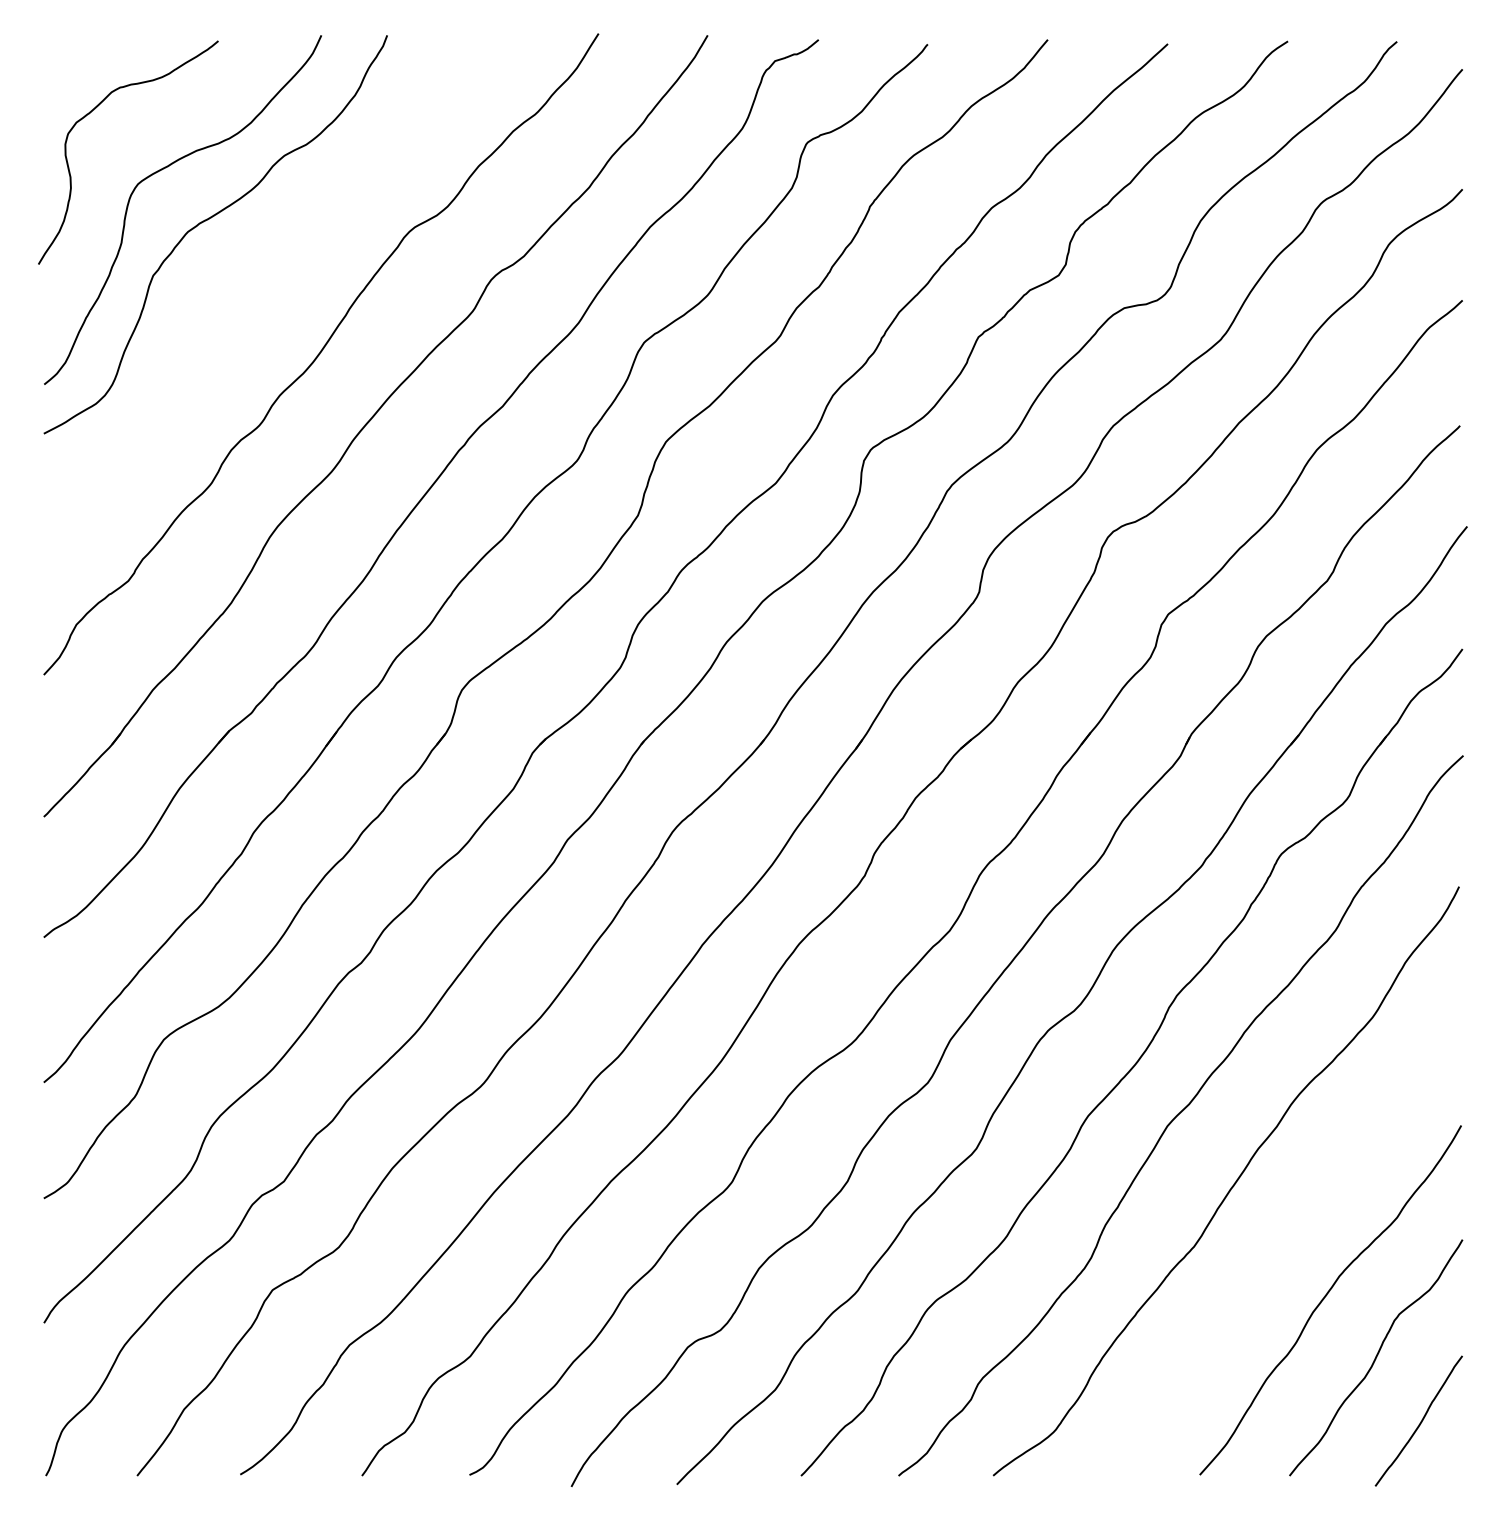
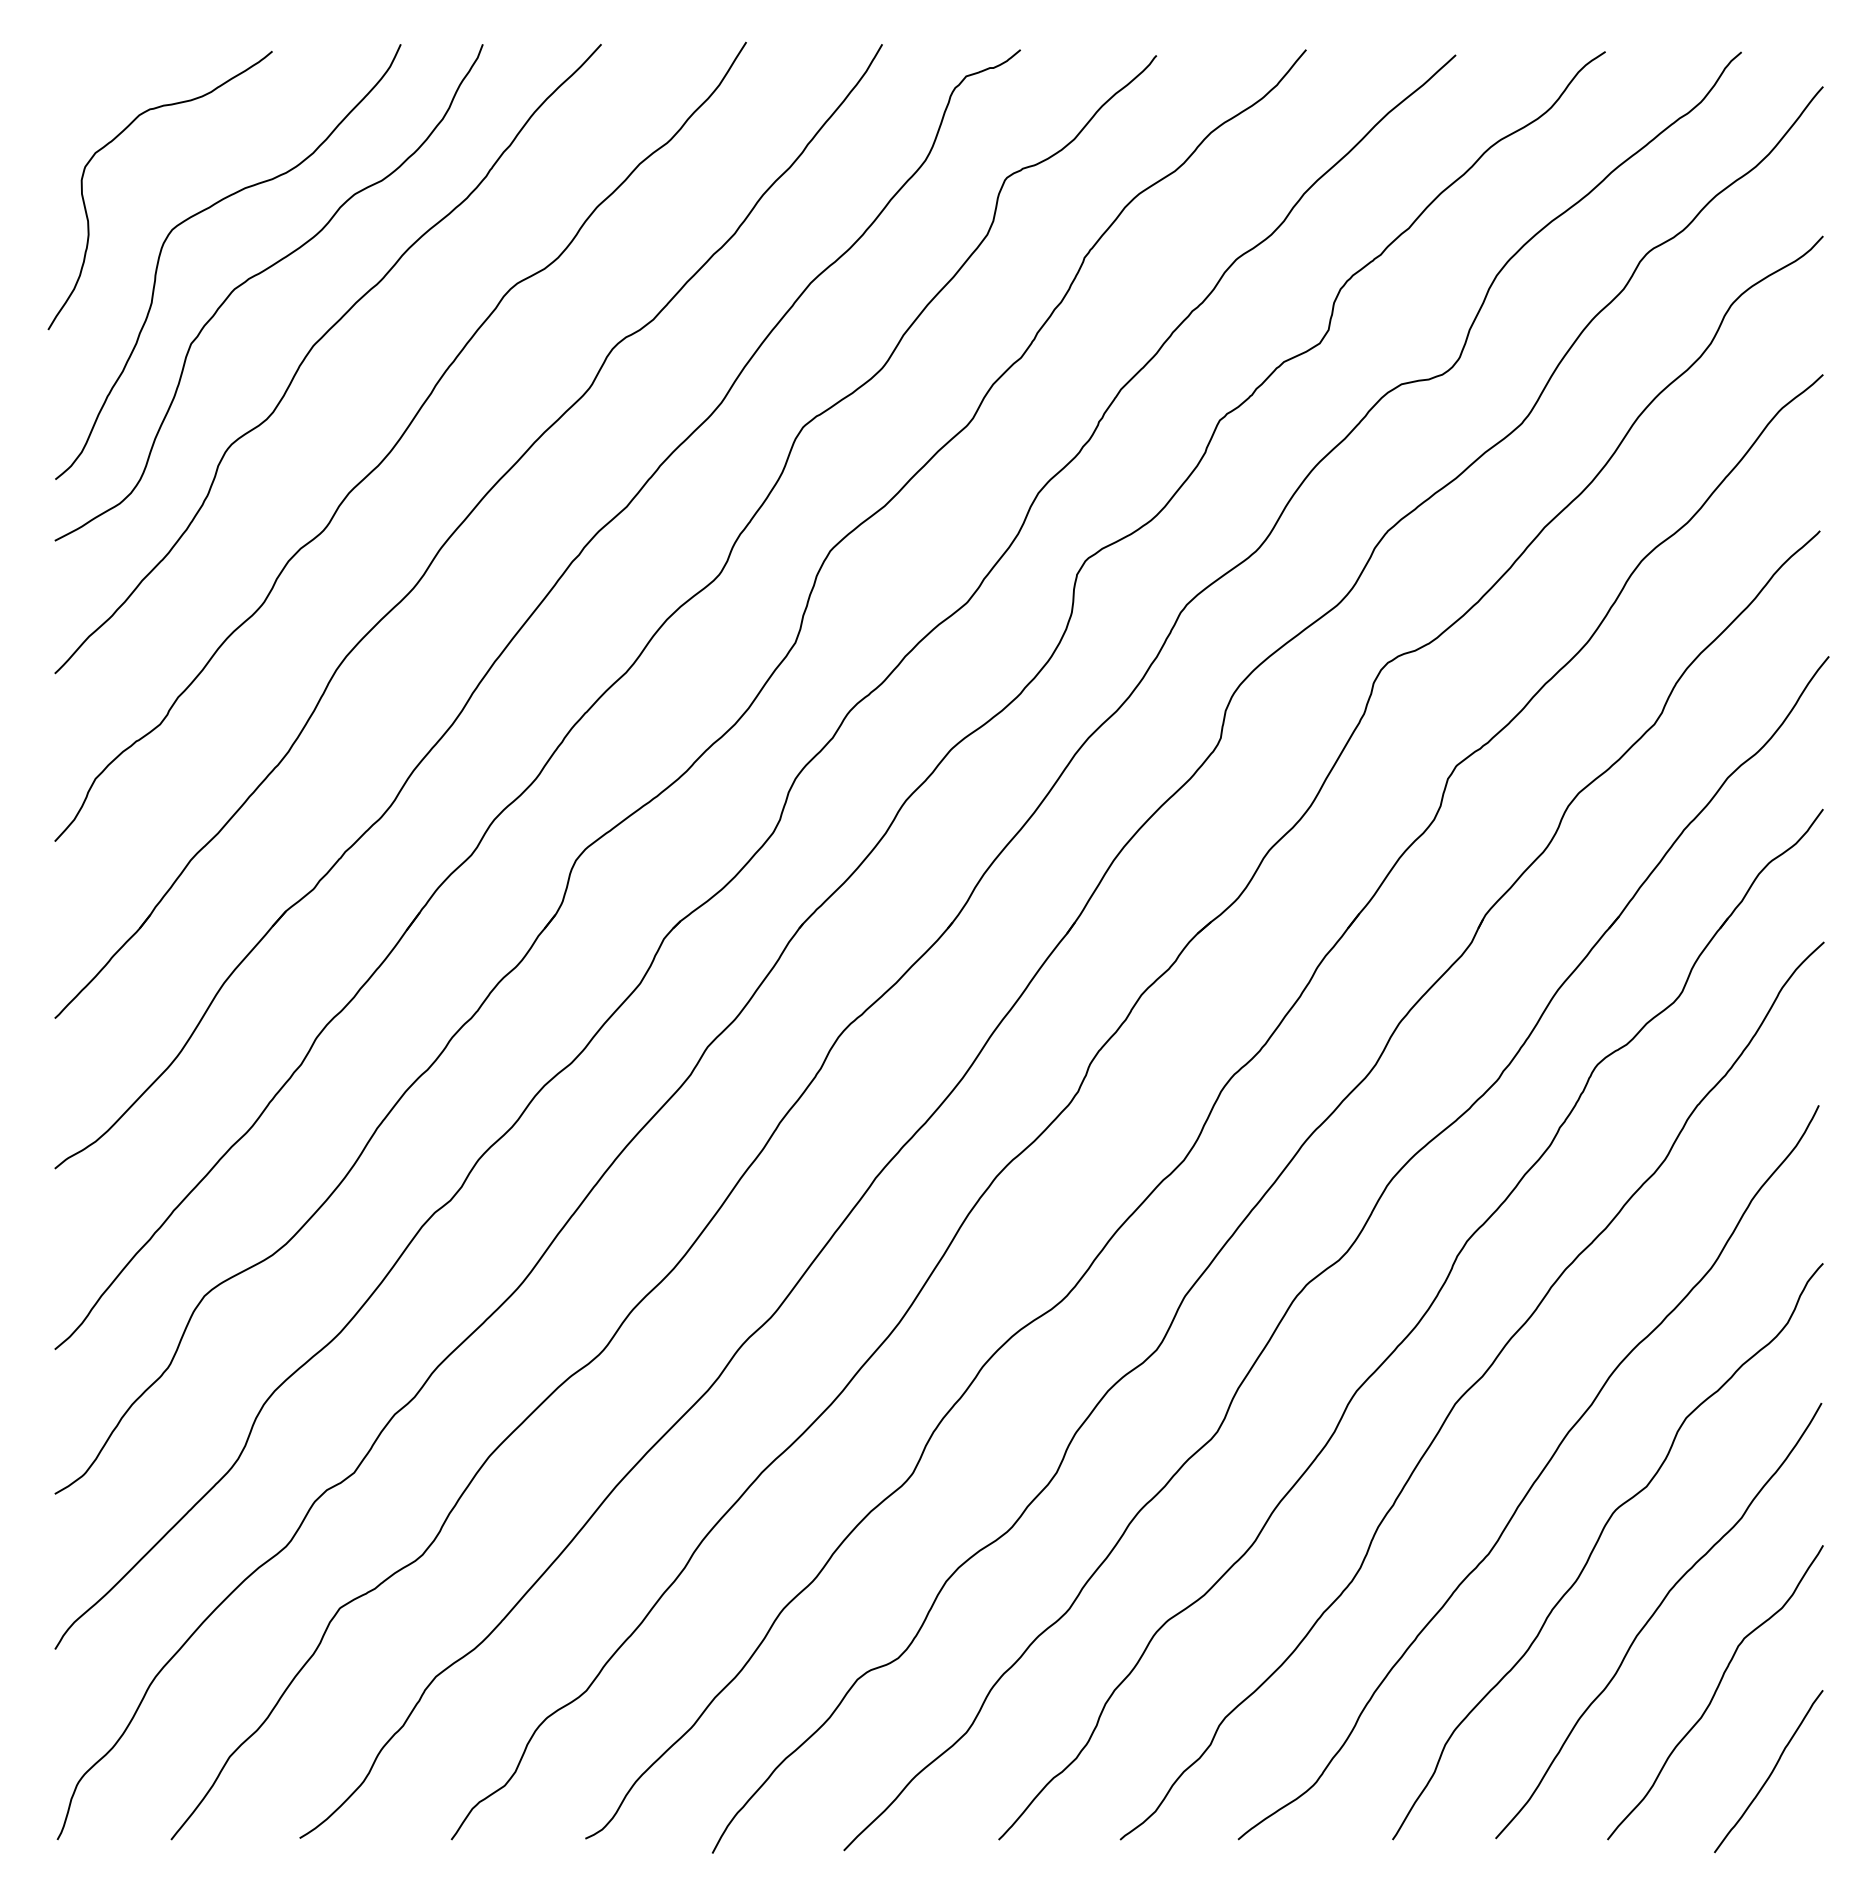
curve: (249, 281) -> (311, 350), added
curve: (1280, 1239) -> (1596, 1545), added

